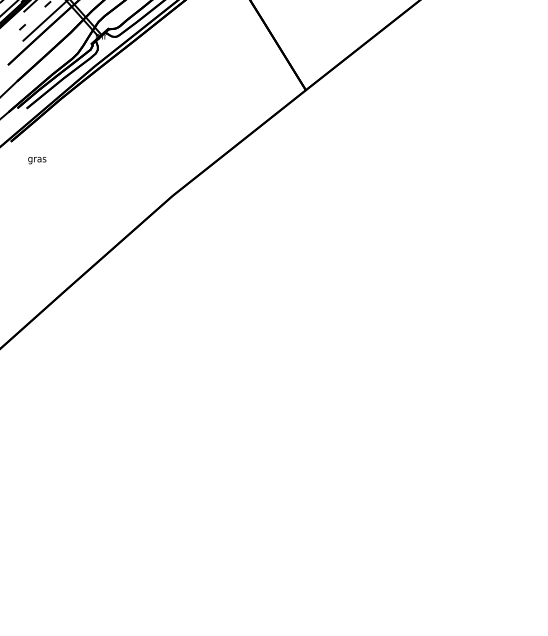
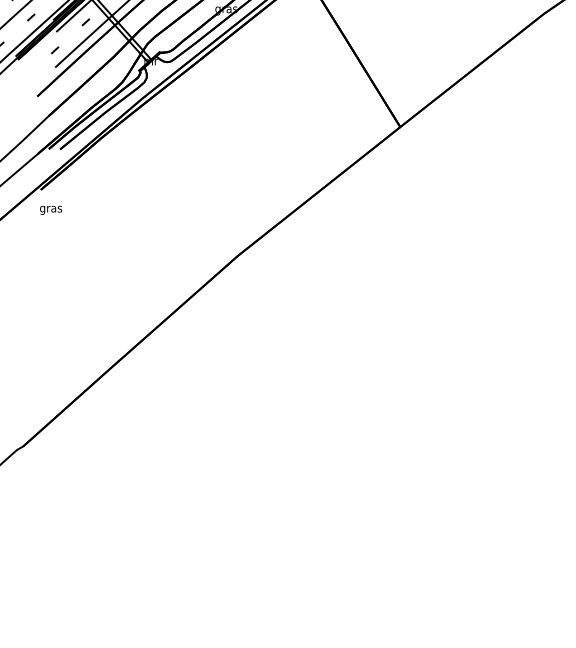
text: (37, 160) -> (51, 210), moved

